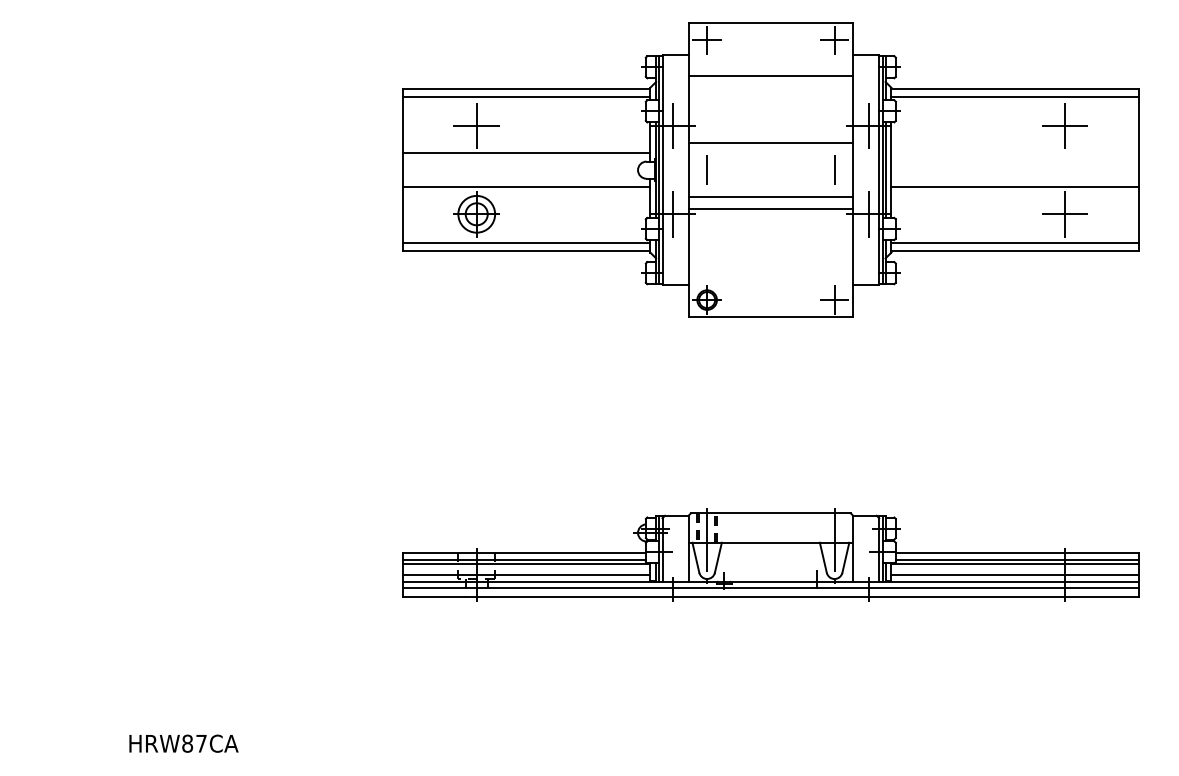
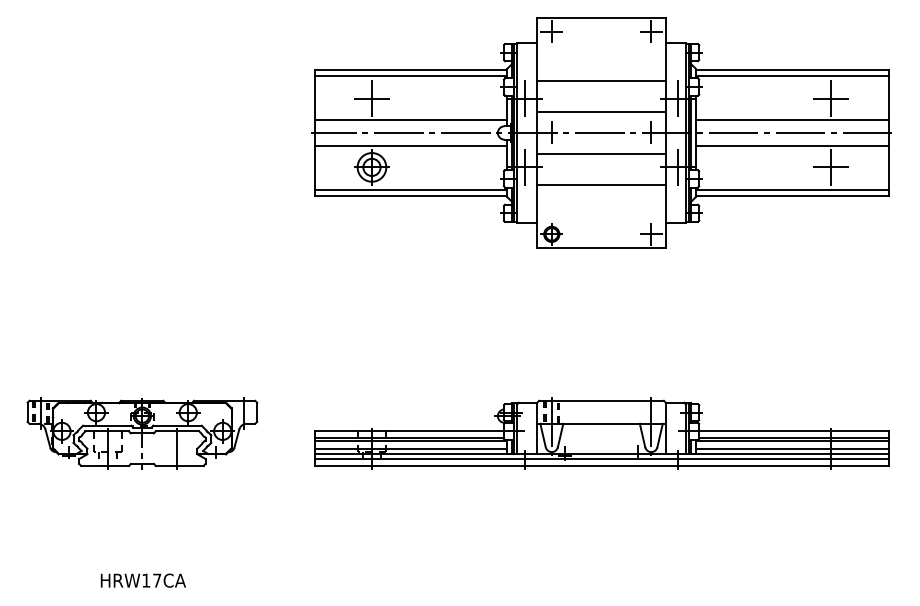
line: (770, 76) -> (601, 81), moved
line: (1014, 152) -> (791, 119), added
line: (770, 169) -> (601, 132), added
line: (770, 209) -> (601, 184), moved
part: (182, 555) -> (142, 433), added
text: (187, 743) -> (146, 580), HRW87CA -> HRW17CA

